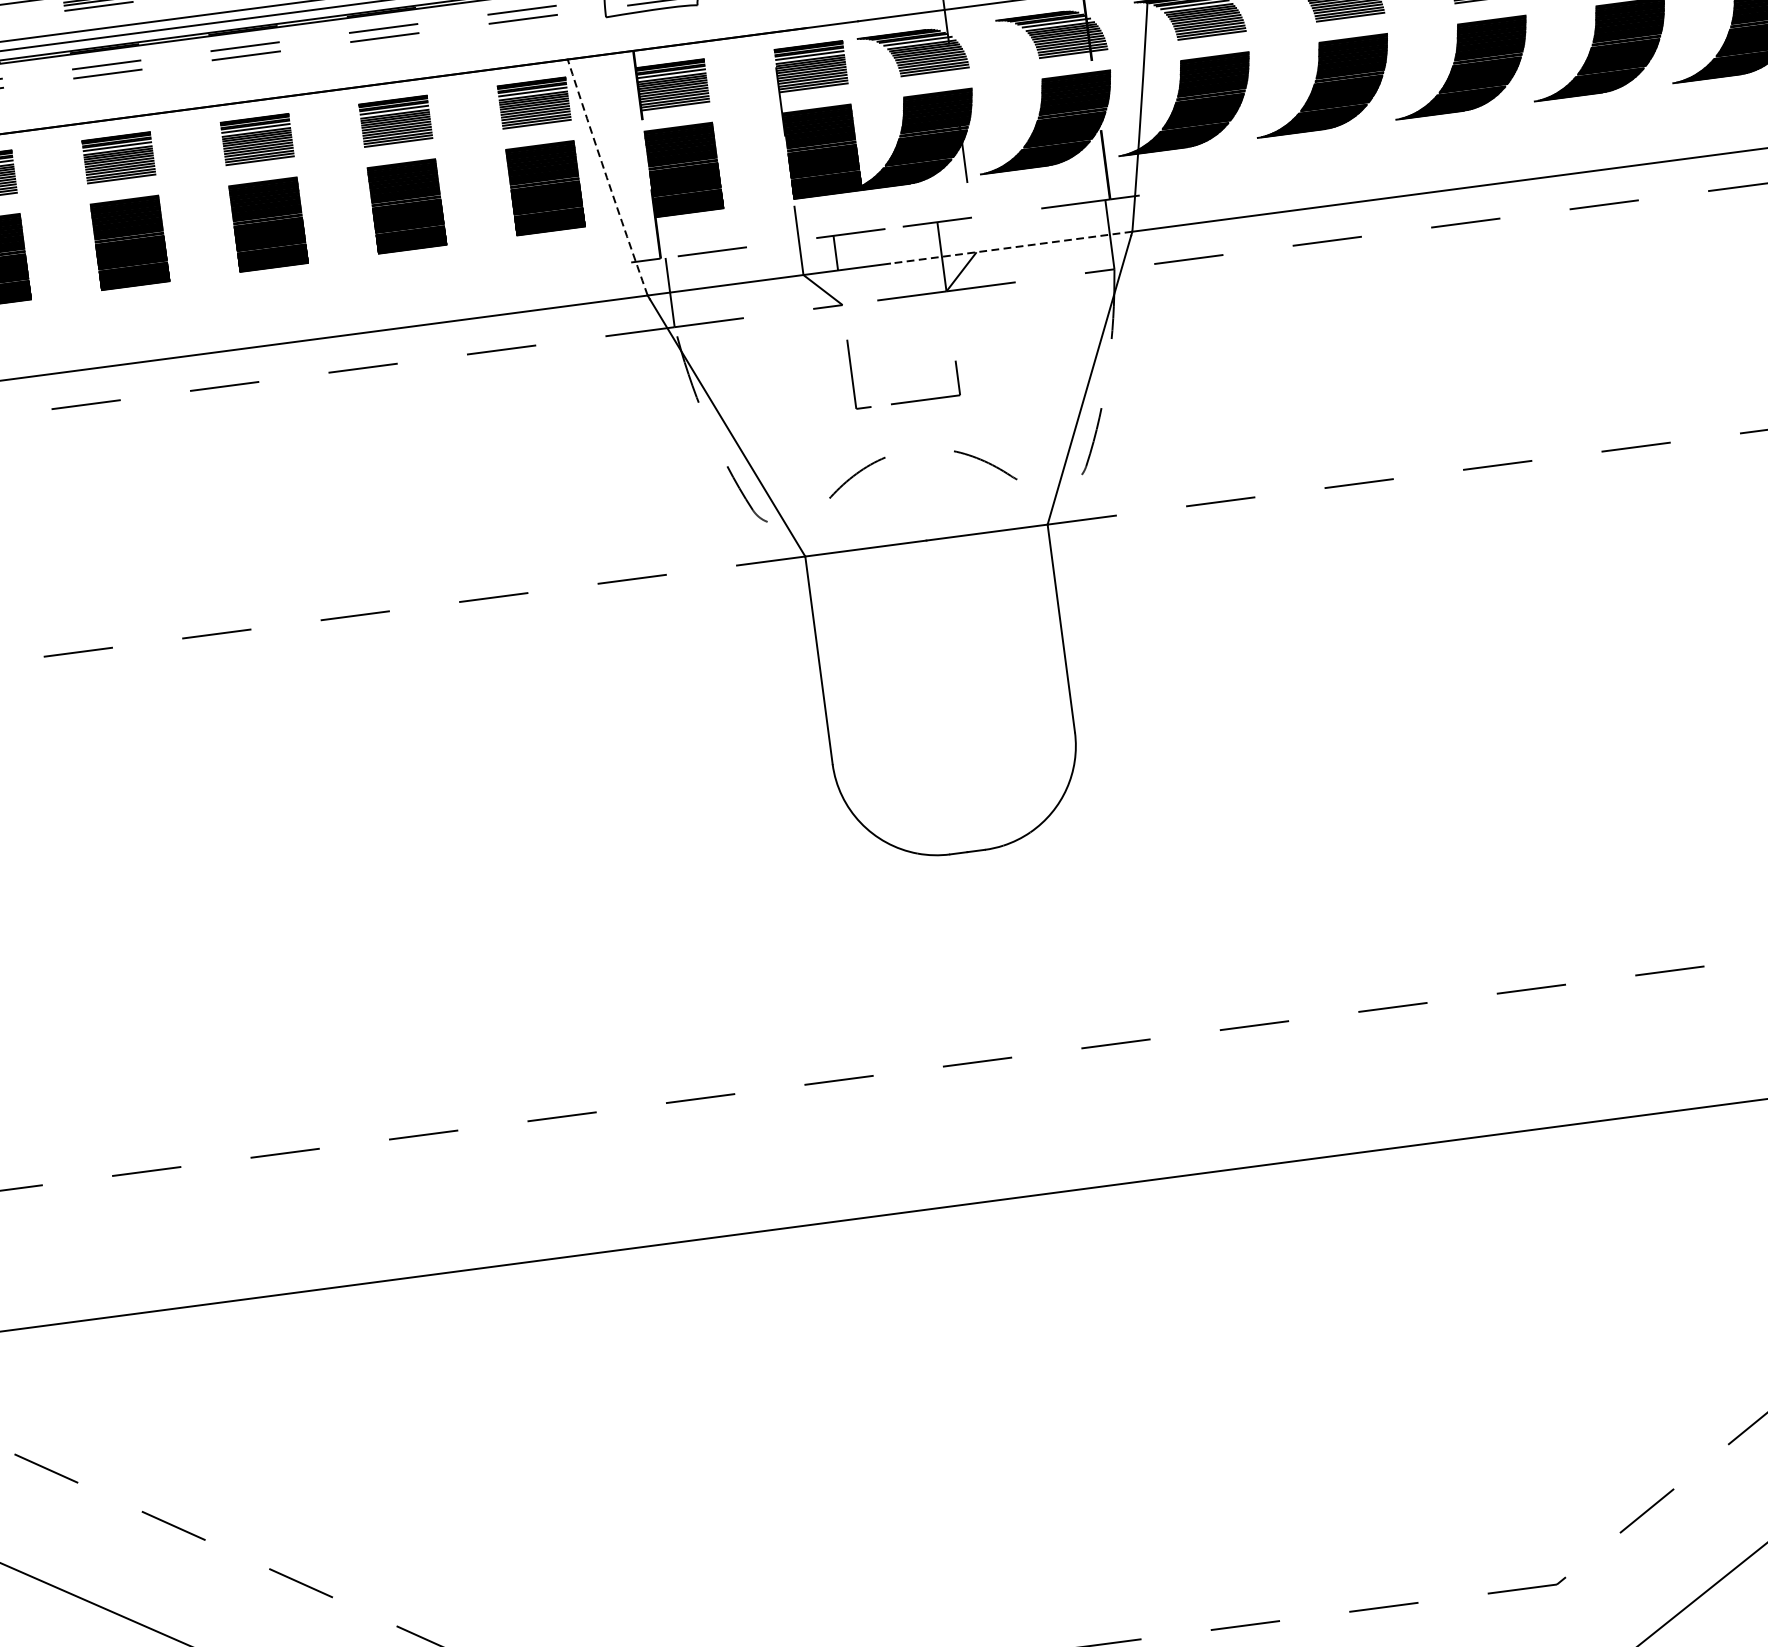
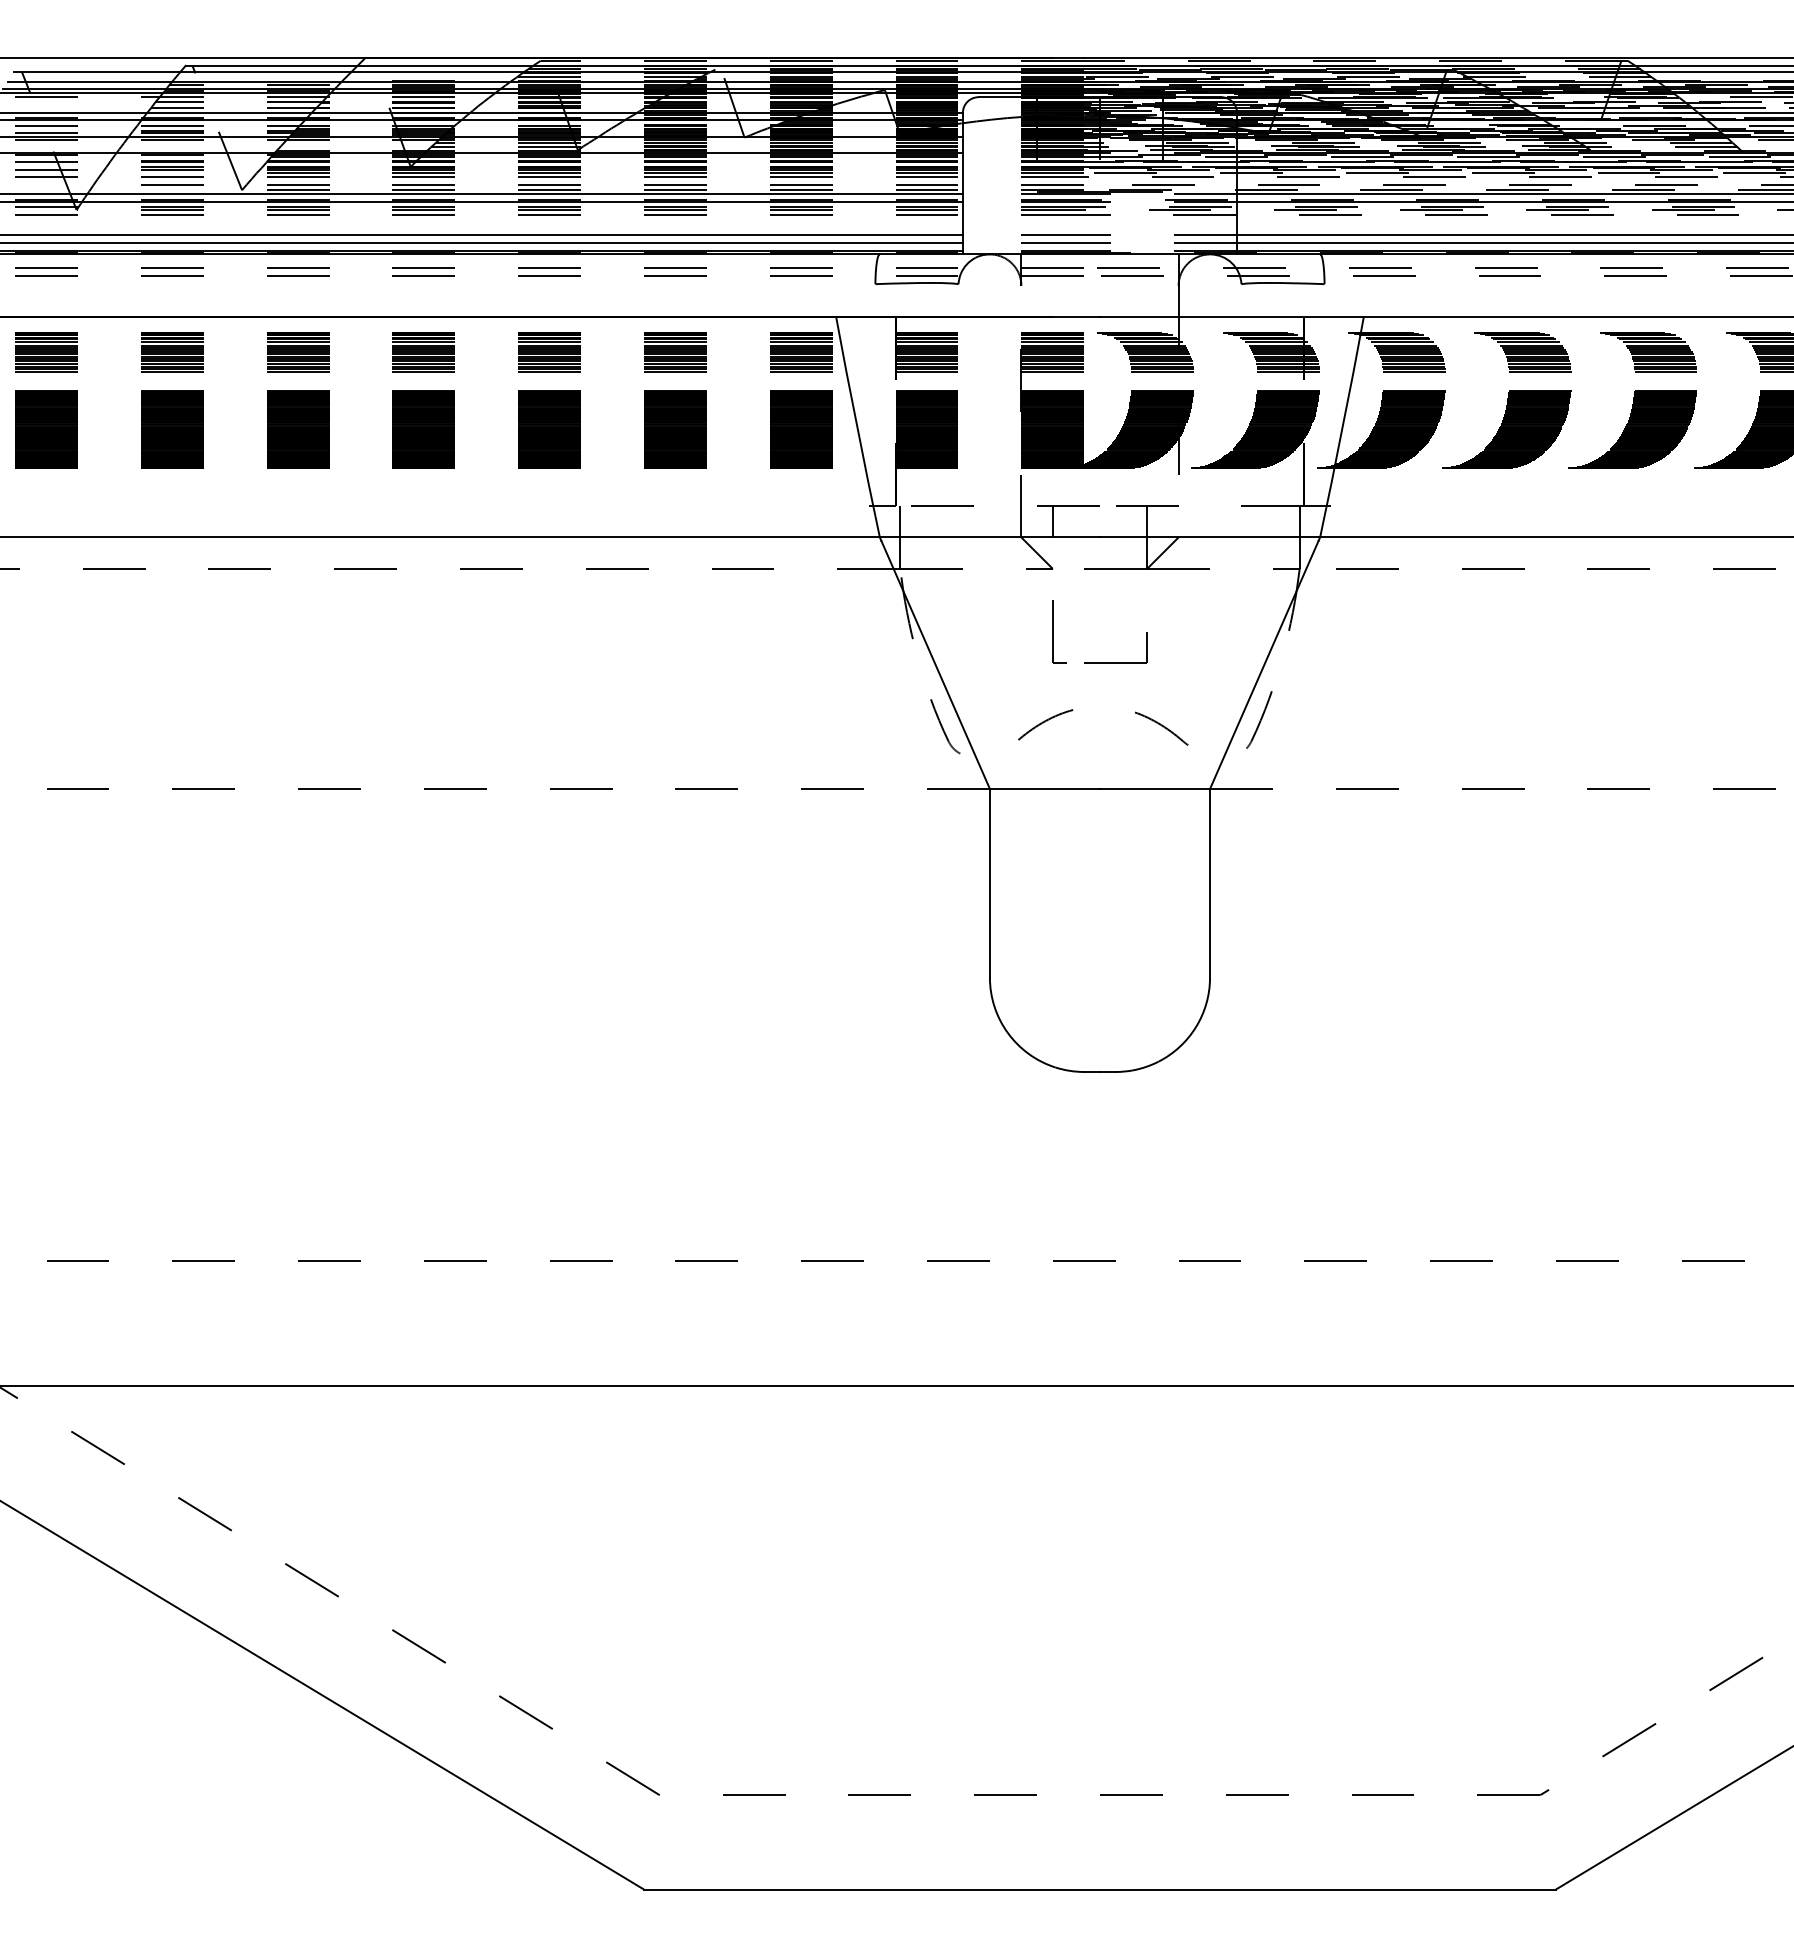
arc: (607, 177) -> (857, 427), dashed -> solid
line: (1010, 247) -> (1209, 537), dashed -> solid

